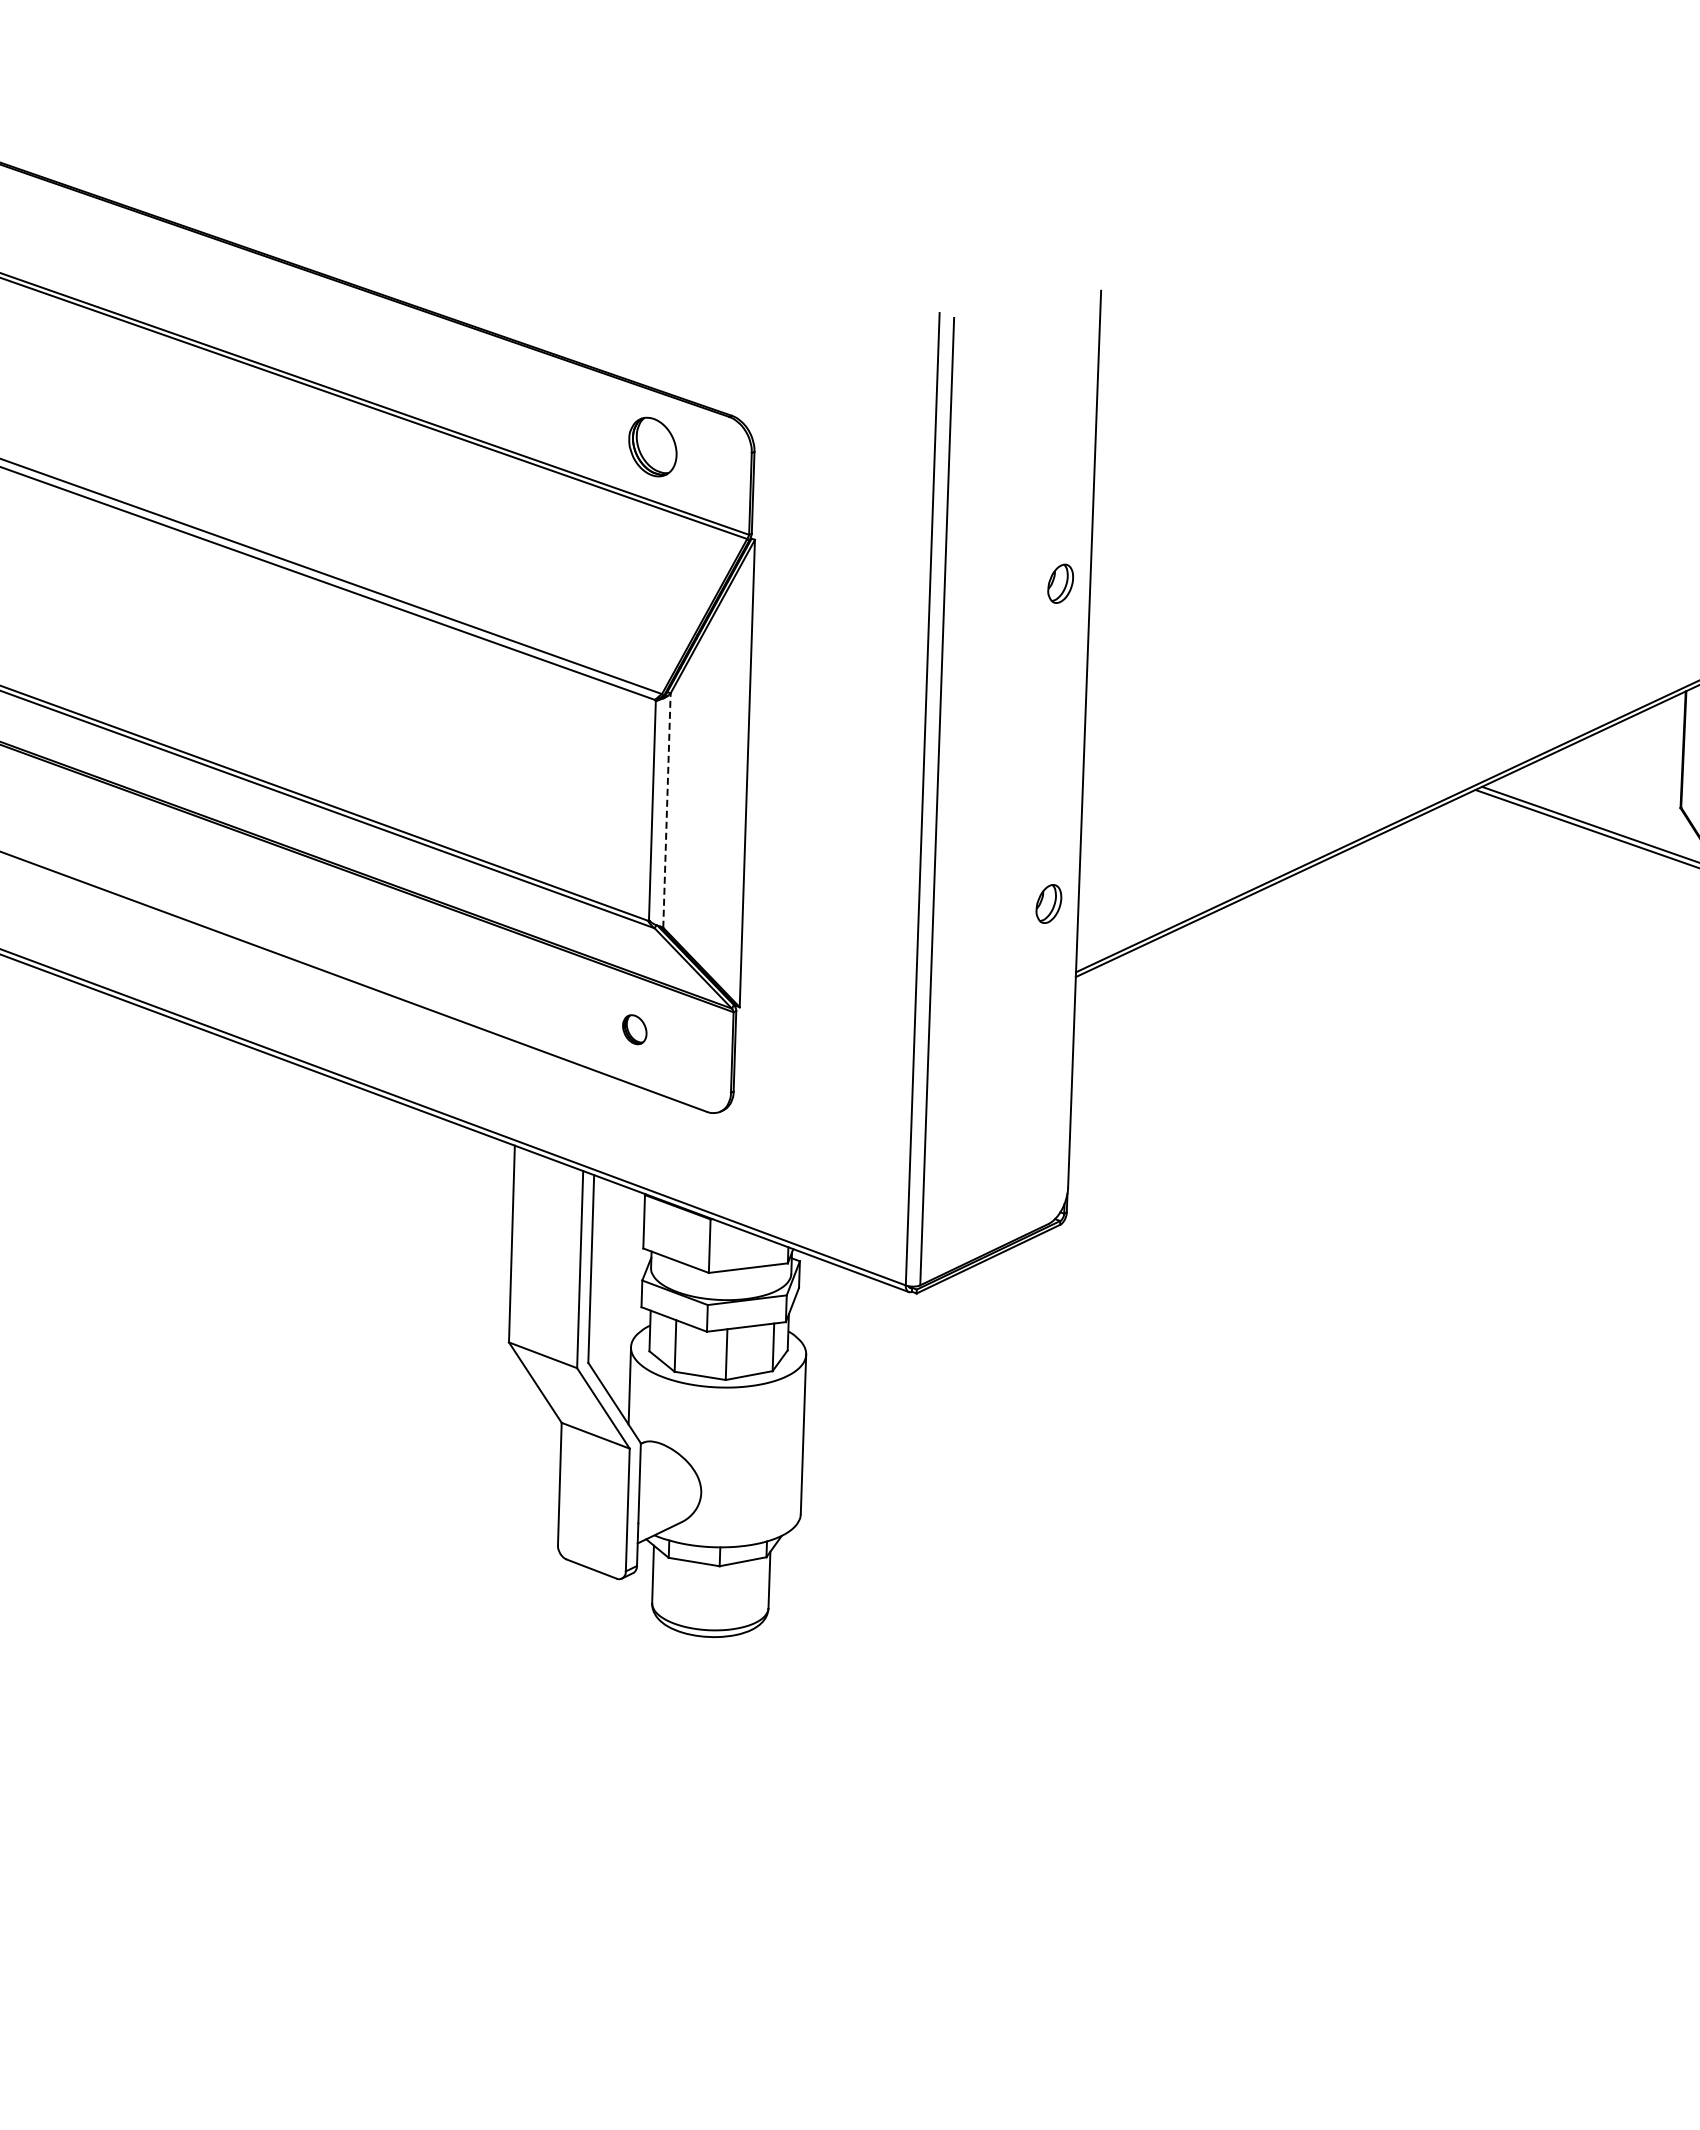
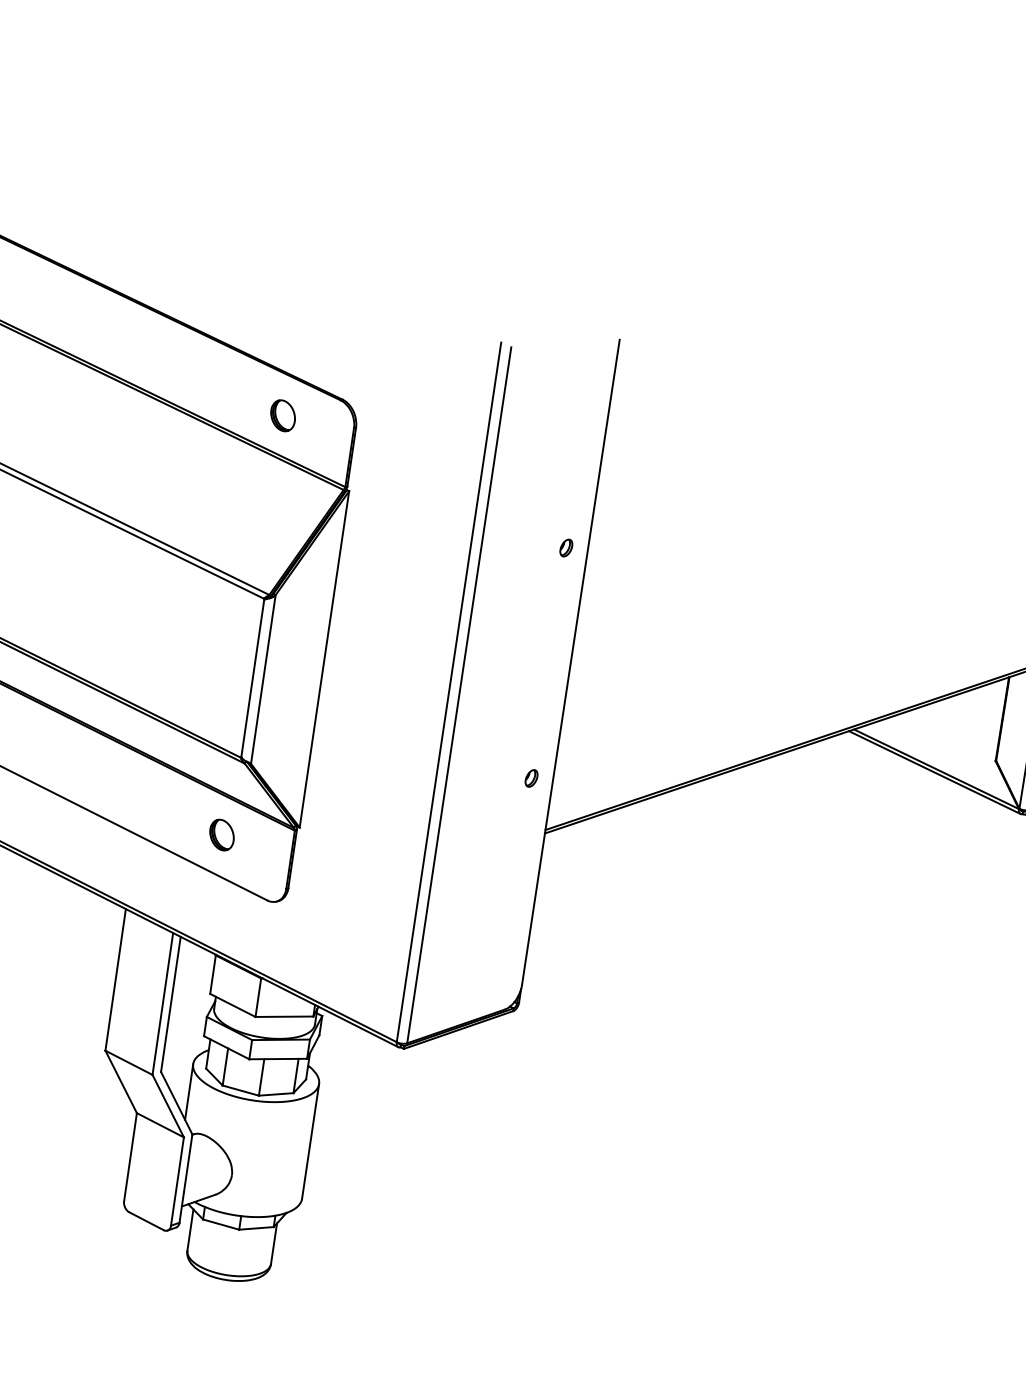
part: (652, 446) -> (282, 415), size x0.71
part: (1060, 583) -> (566, 547), size x0.62
line: (666, 810) -> (262, 679), dashed -> solid
part: (1048, 903) -> (531, 778), size x0.62
part: (634, 1029) -> (221, 835), size x1.43

